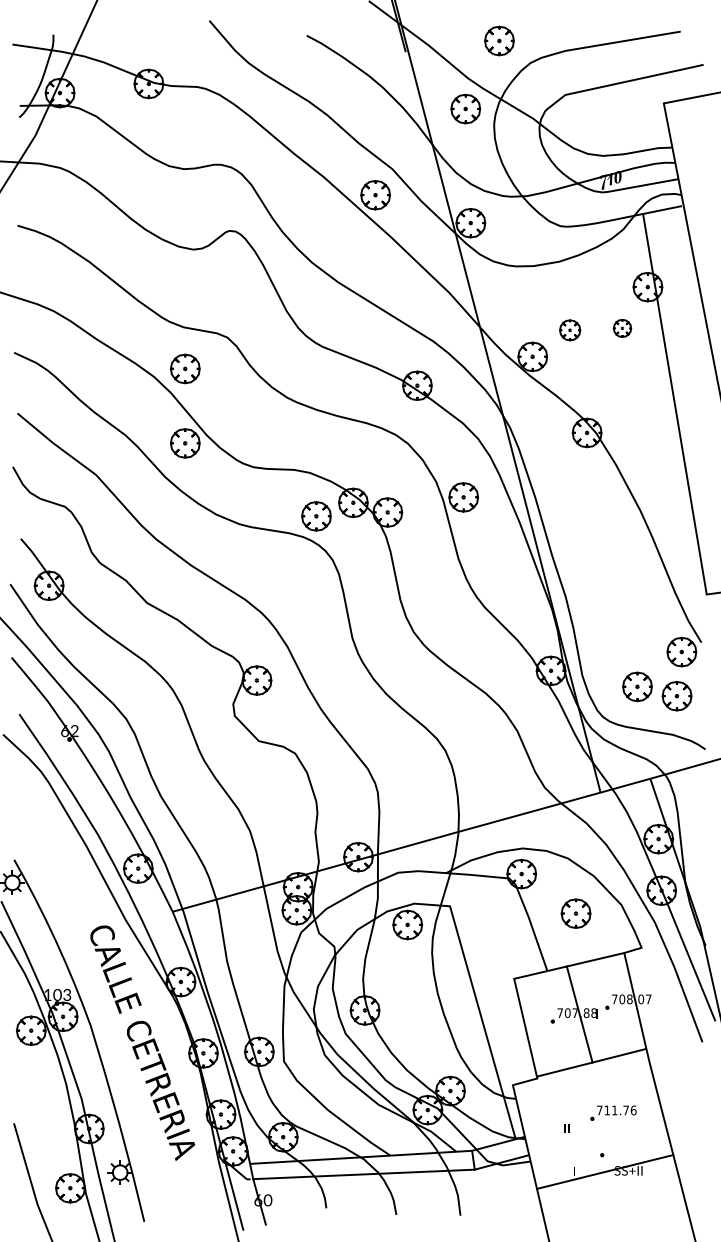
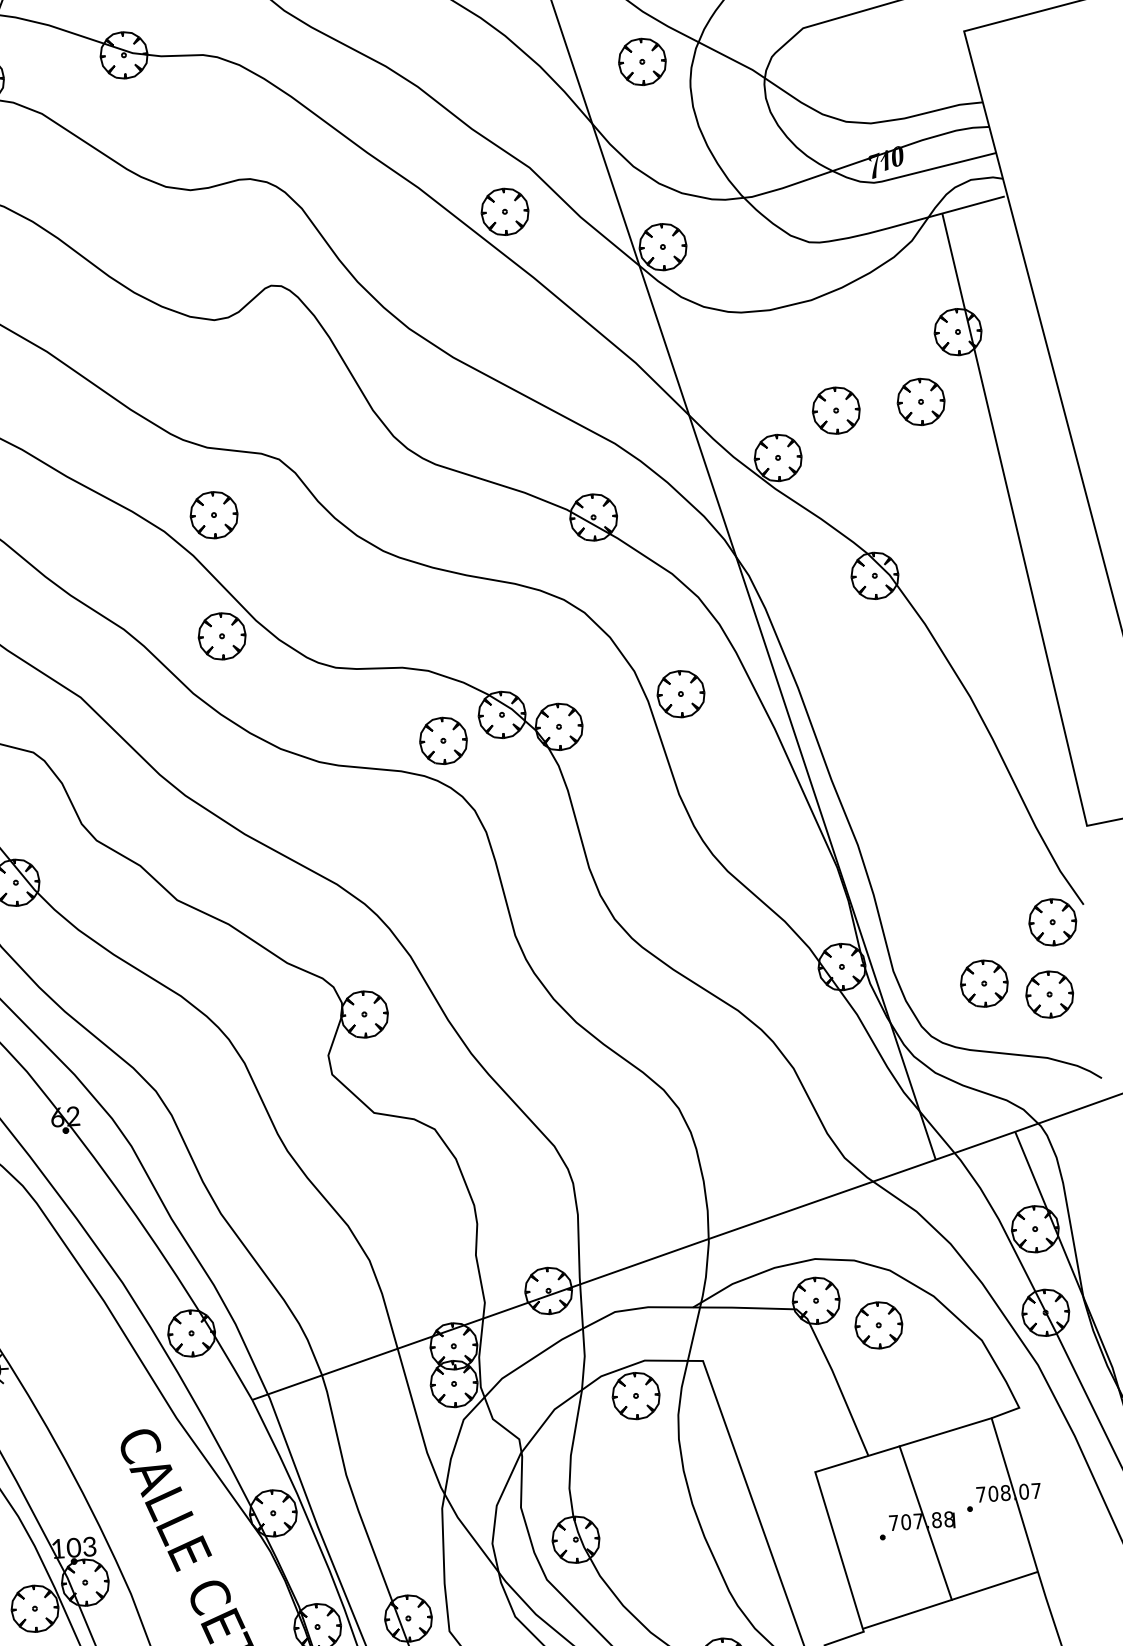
part: (622, 328) -> (921, 402), size x1.67
part: (569, 330) -> (835, 411), size x1.43
part: (575, 913) -> (877, 1325), moved

